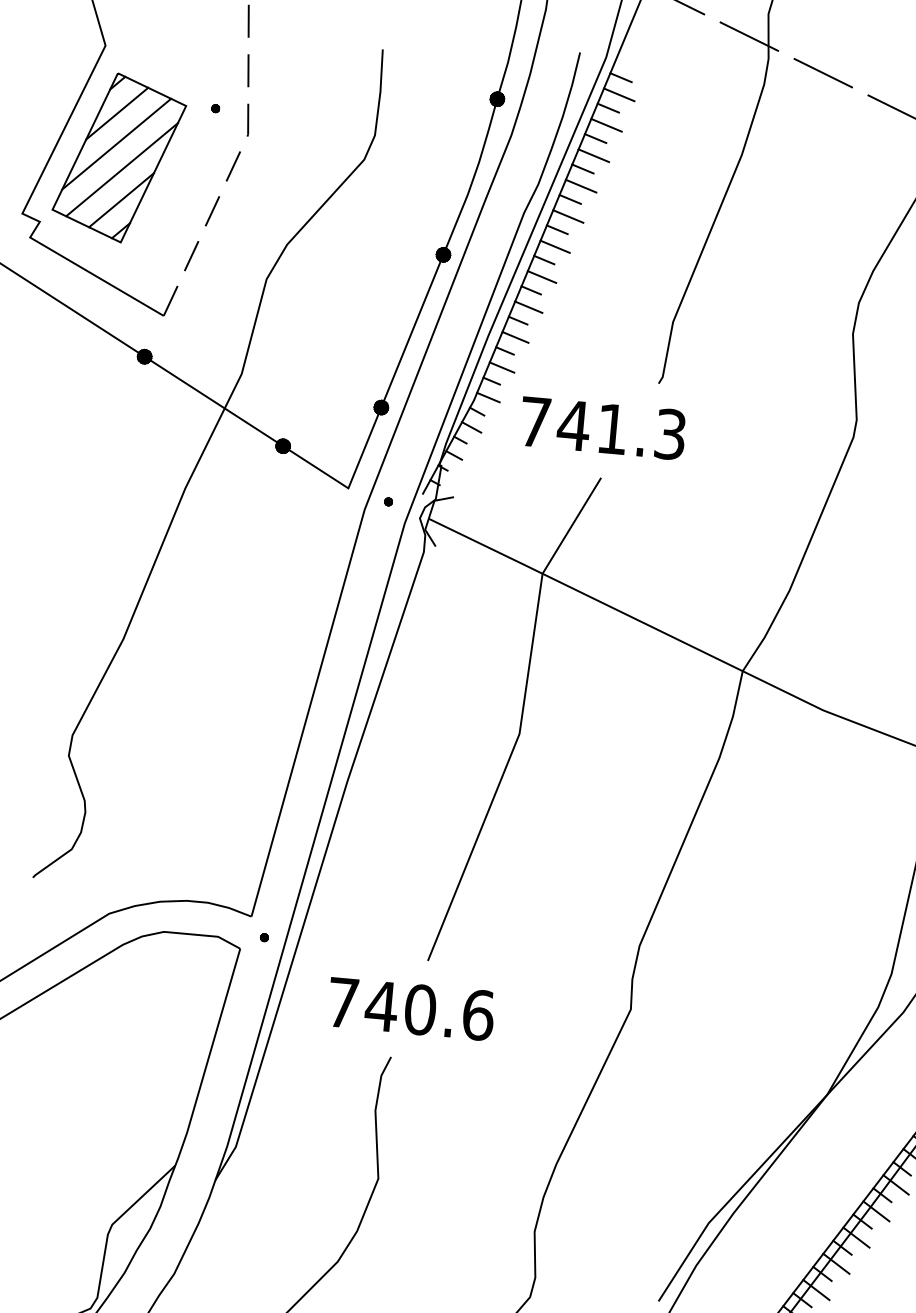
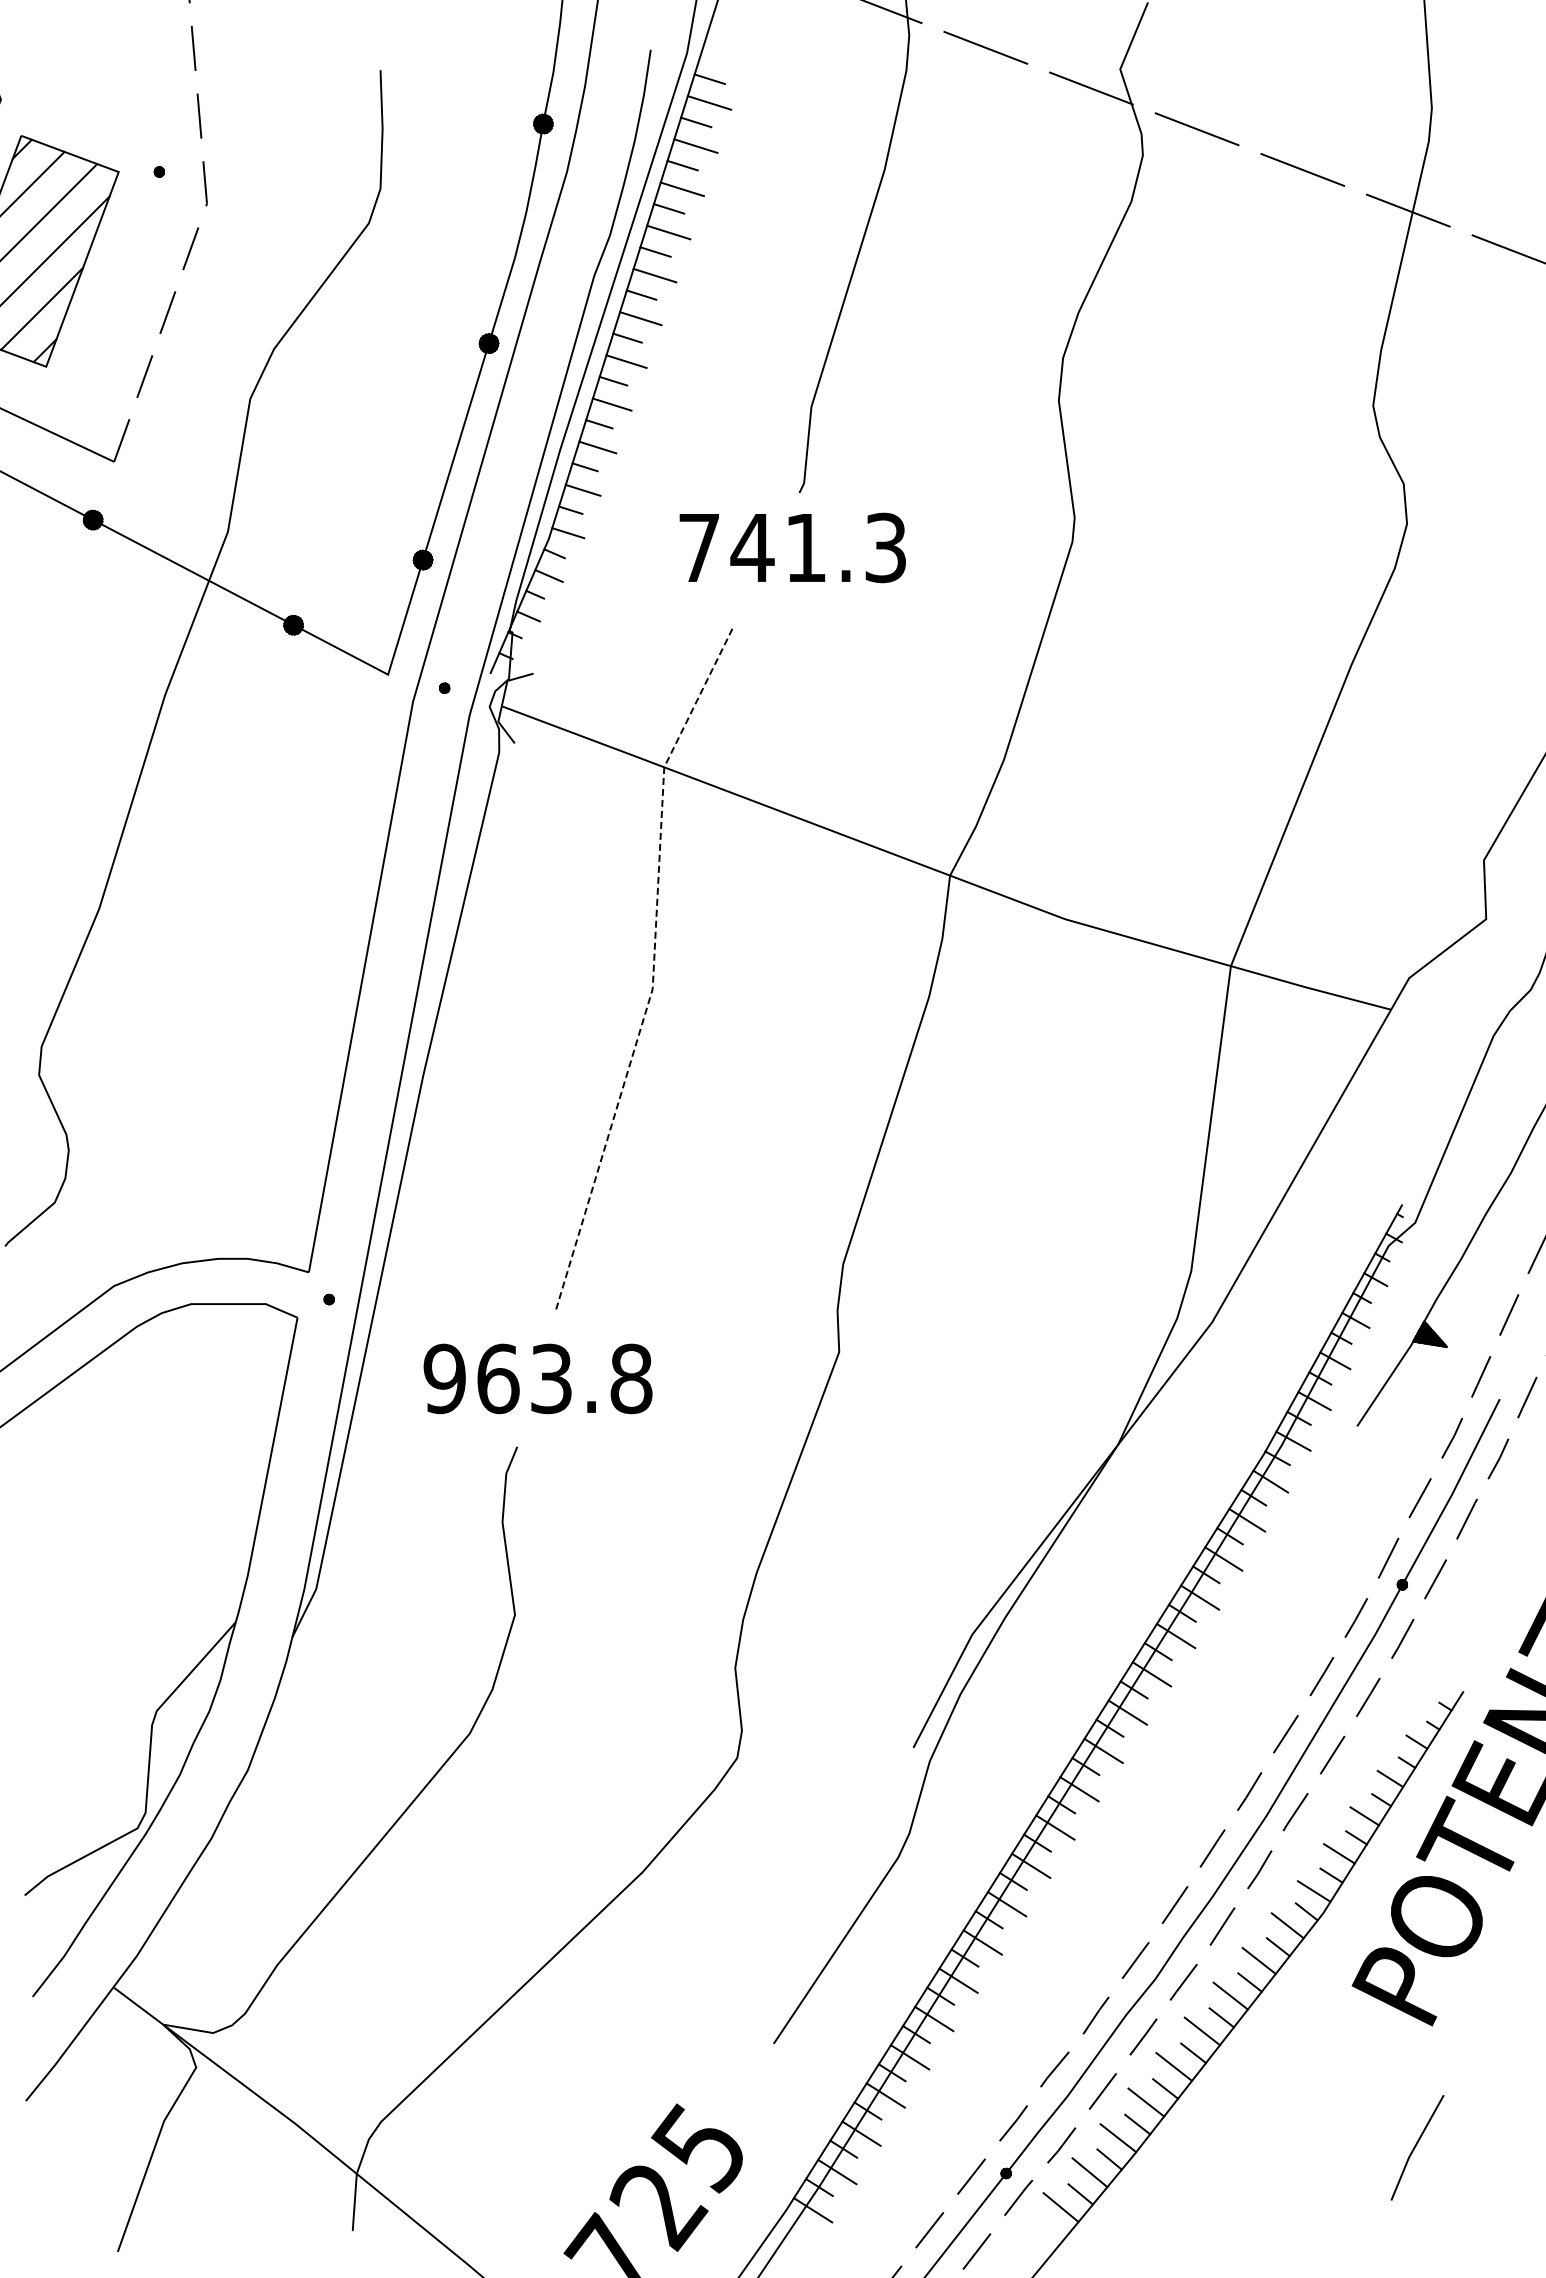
text: (602, 428) -> (792, 547), moved
line: (521, 719) -> (653, 969), solid -> dashed
text: (410, 1008) -> (537, 1378), 740.6 -> 963.8

